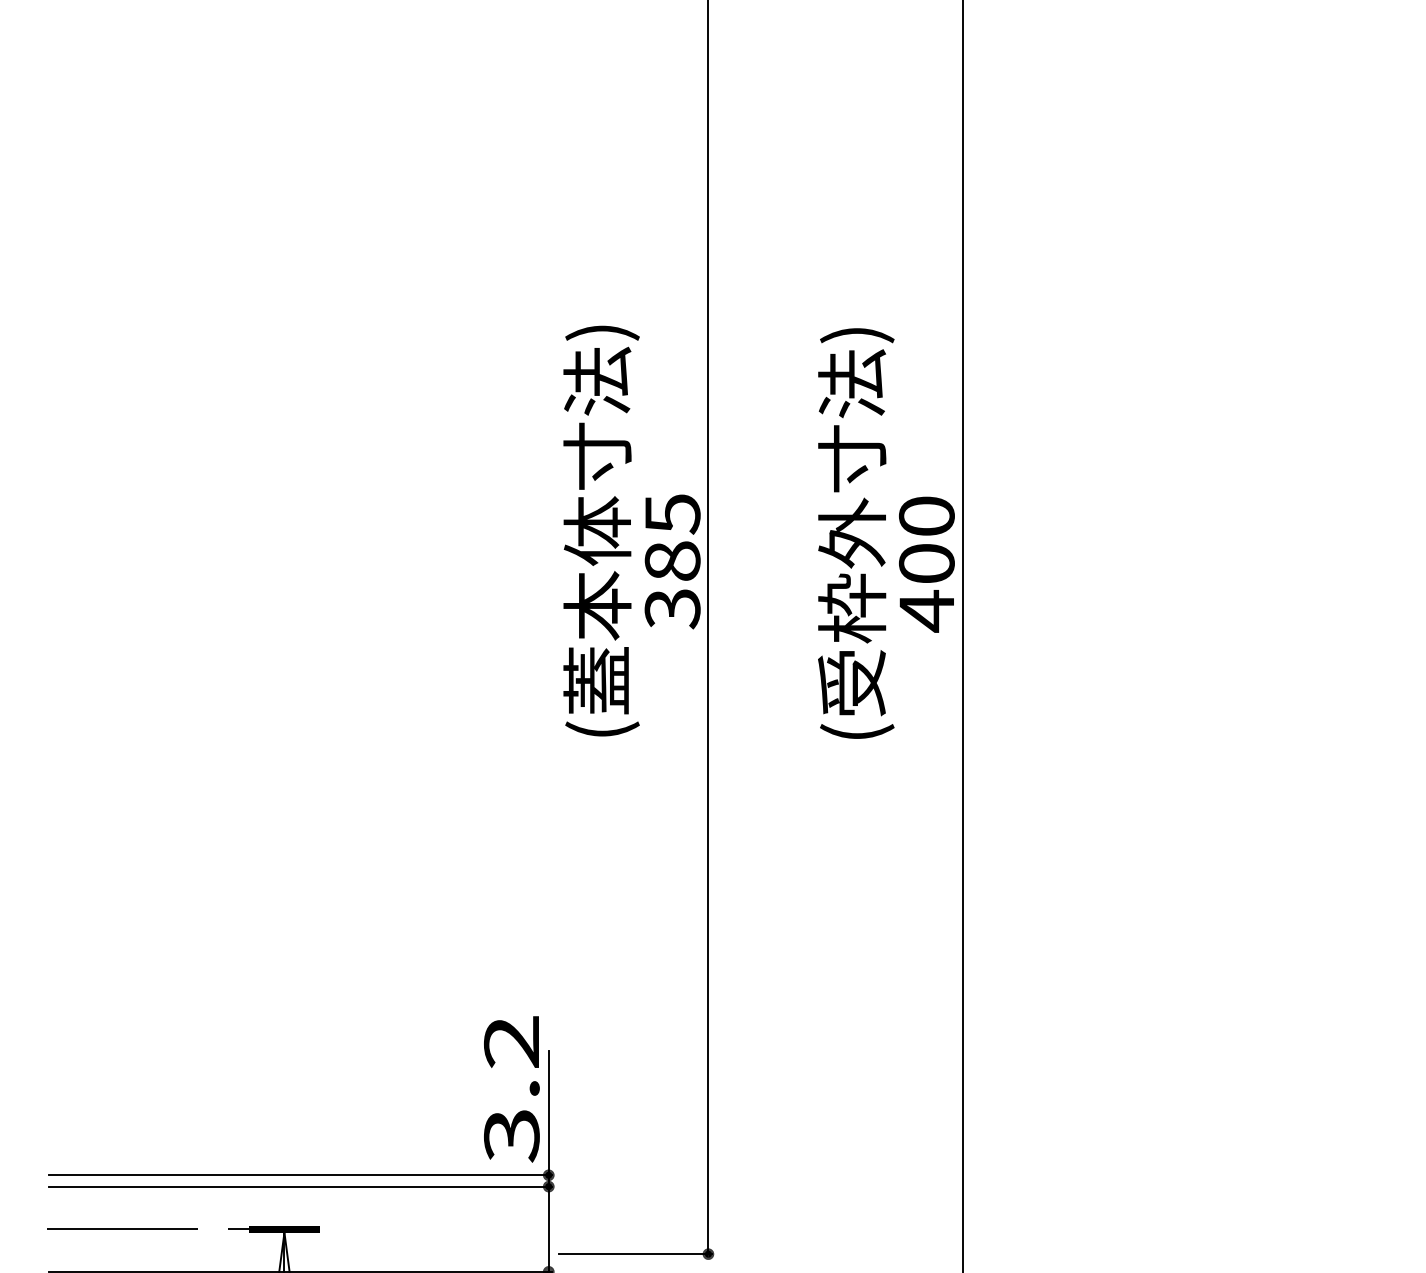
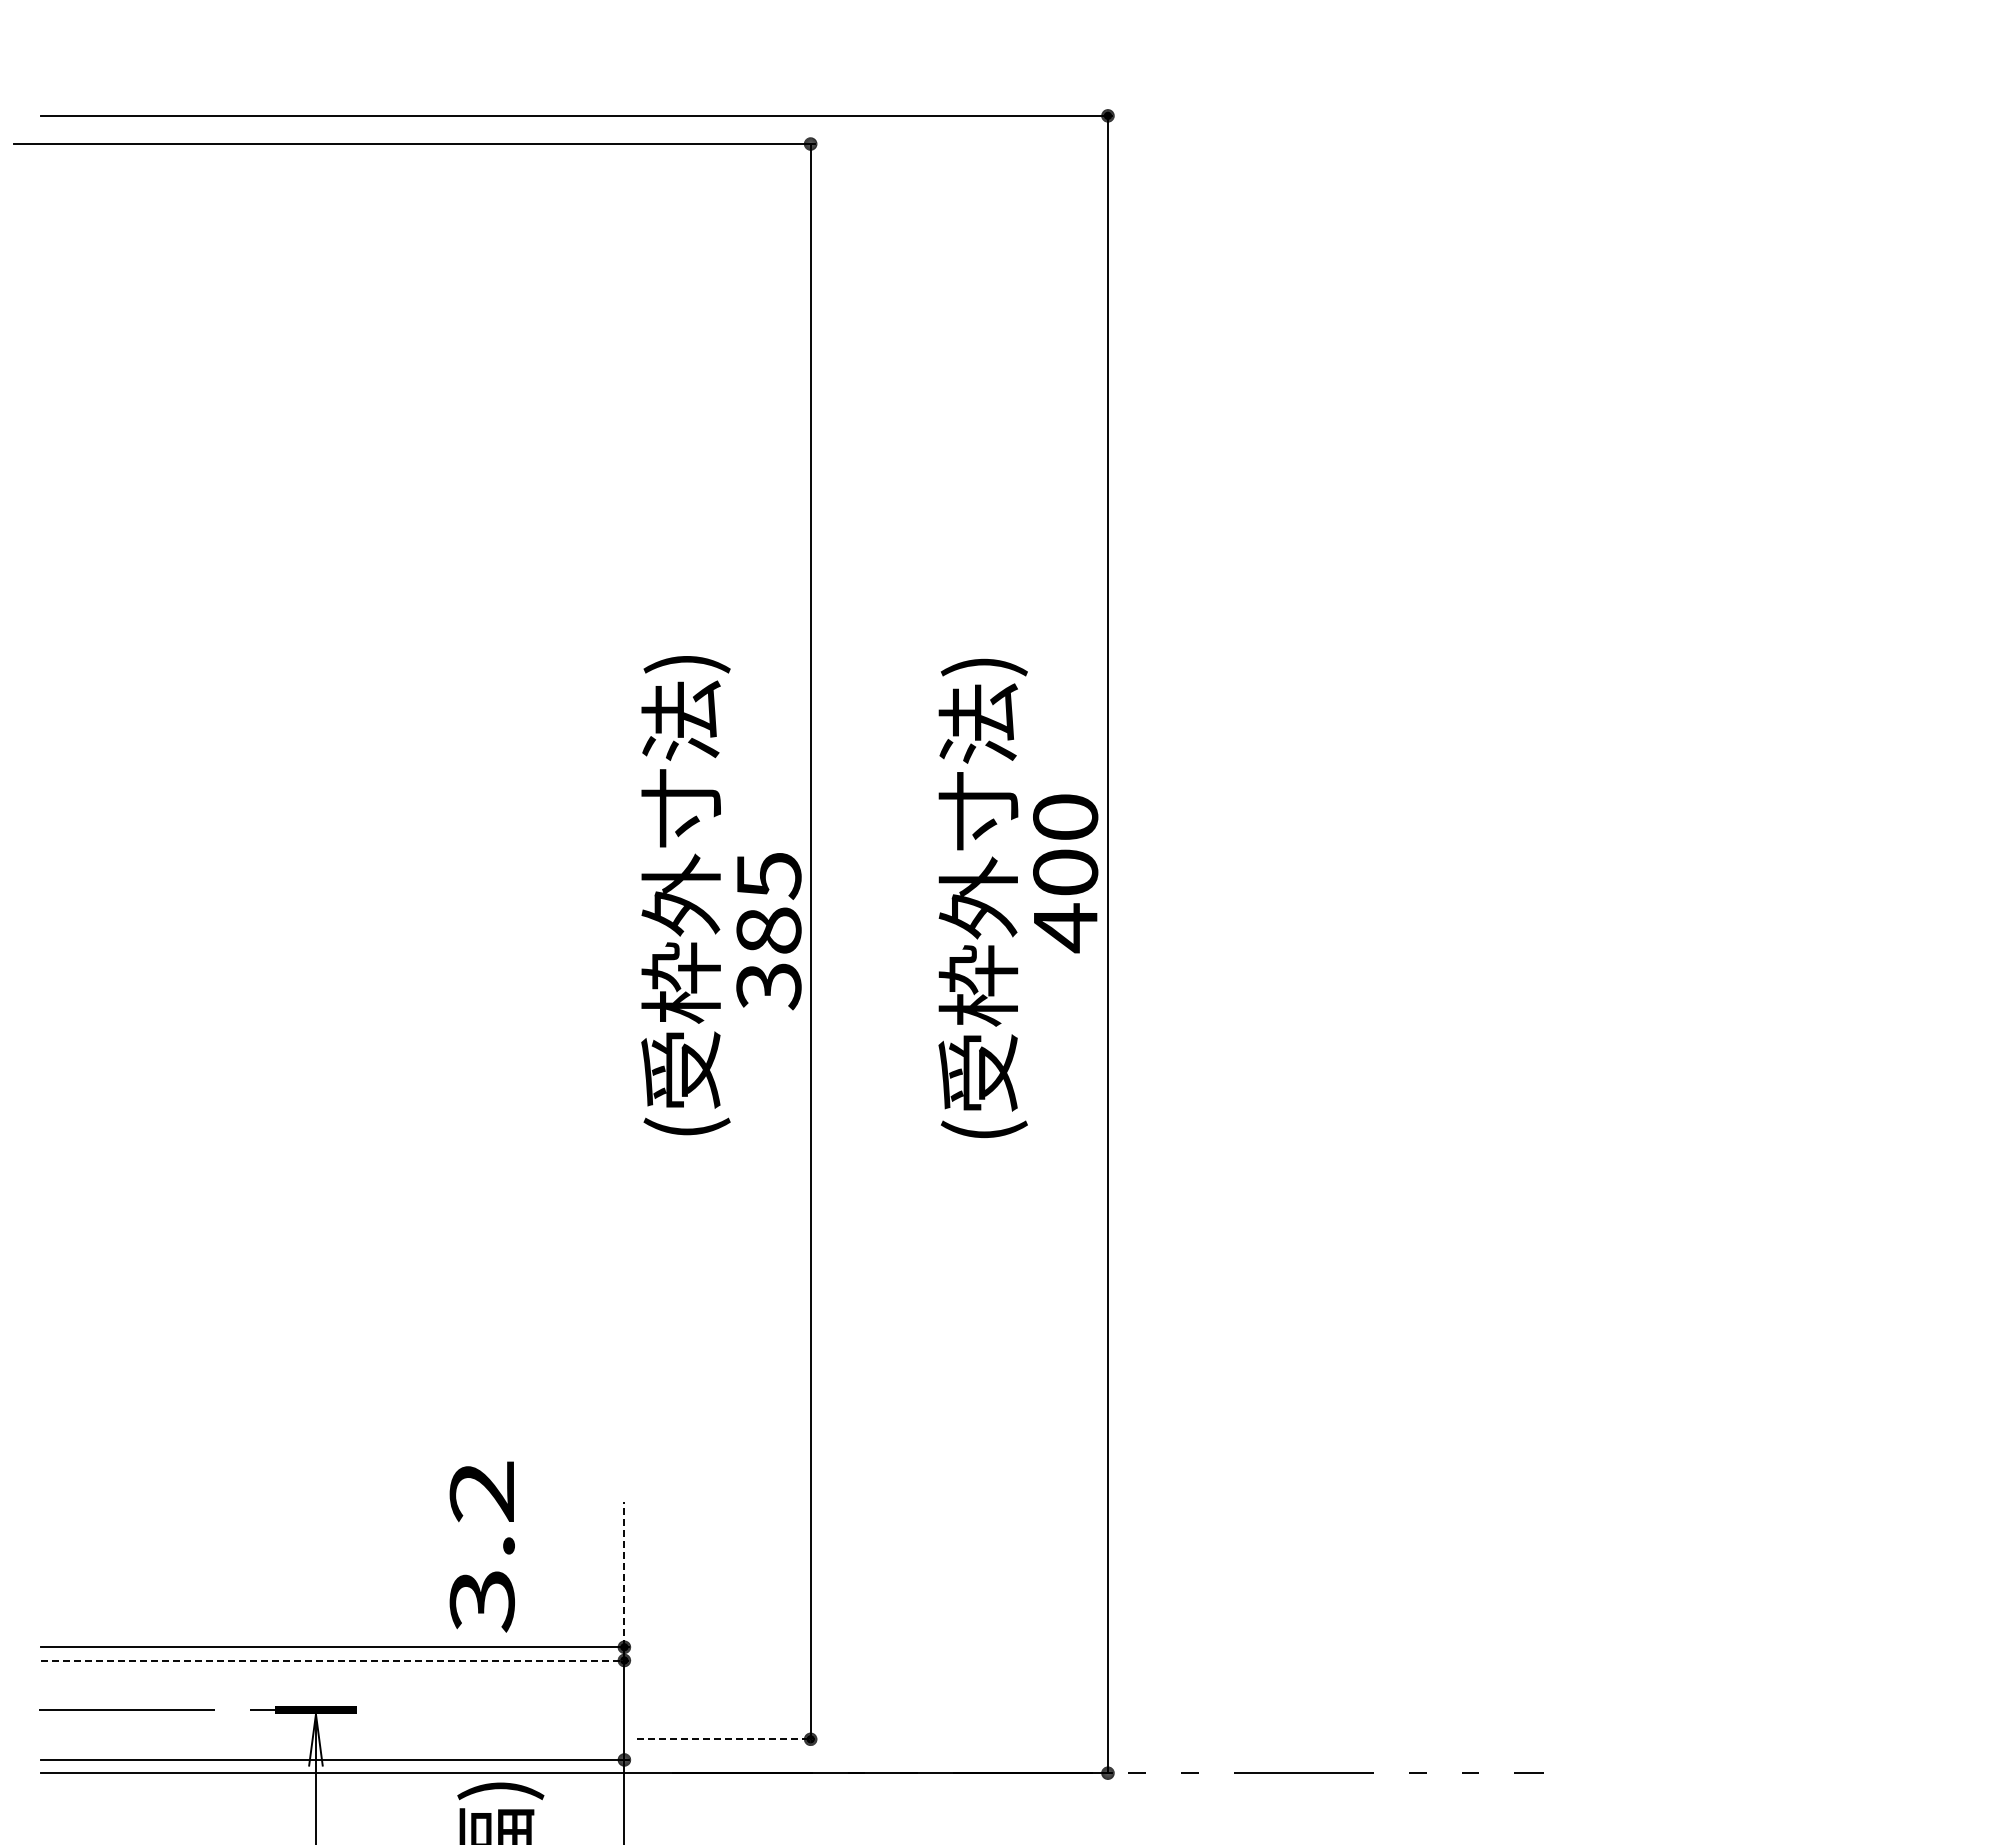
text: (926, 564) -> (1065, 873), moved
text: (596, 604) -> (680, 981), (蓋本体寸法) -> (受枠外寸法)
text: (511, 1088) -> (481, 1546), moved
line: (548, 1112) -> (624, 1574), solid -> dashed
line: (300, 1186) -> (334, 1660), solid -> dashed
line: (635, 1254) -> (725, 1739), solid -> dashed

